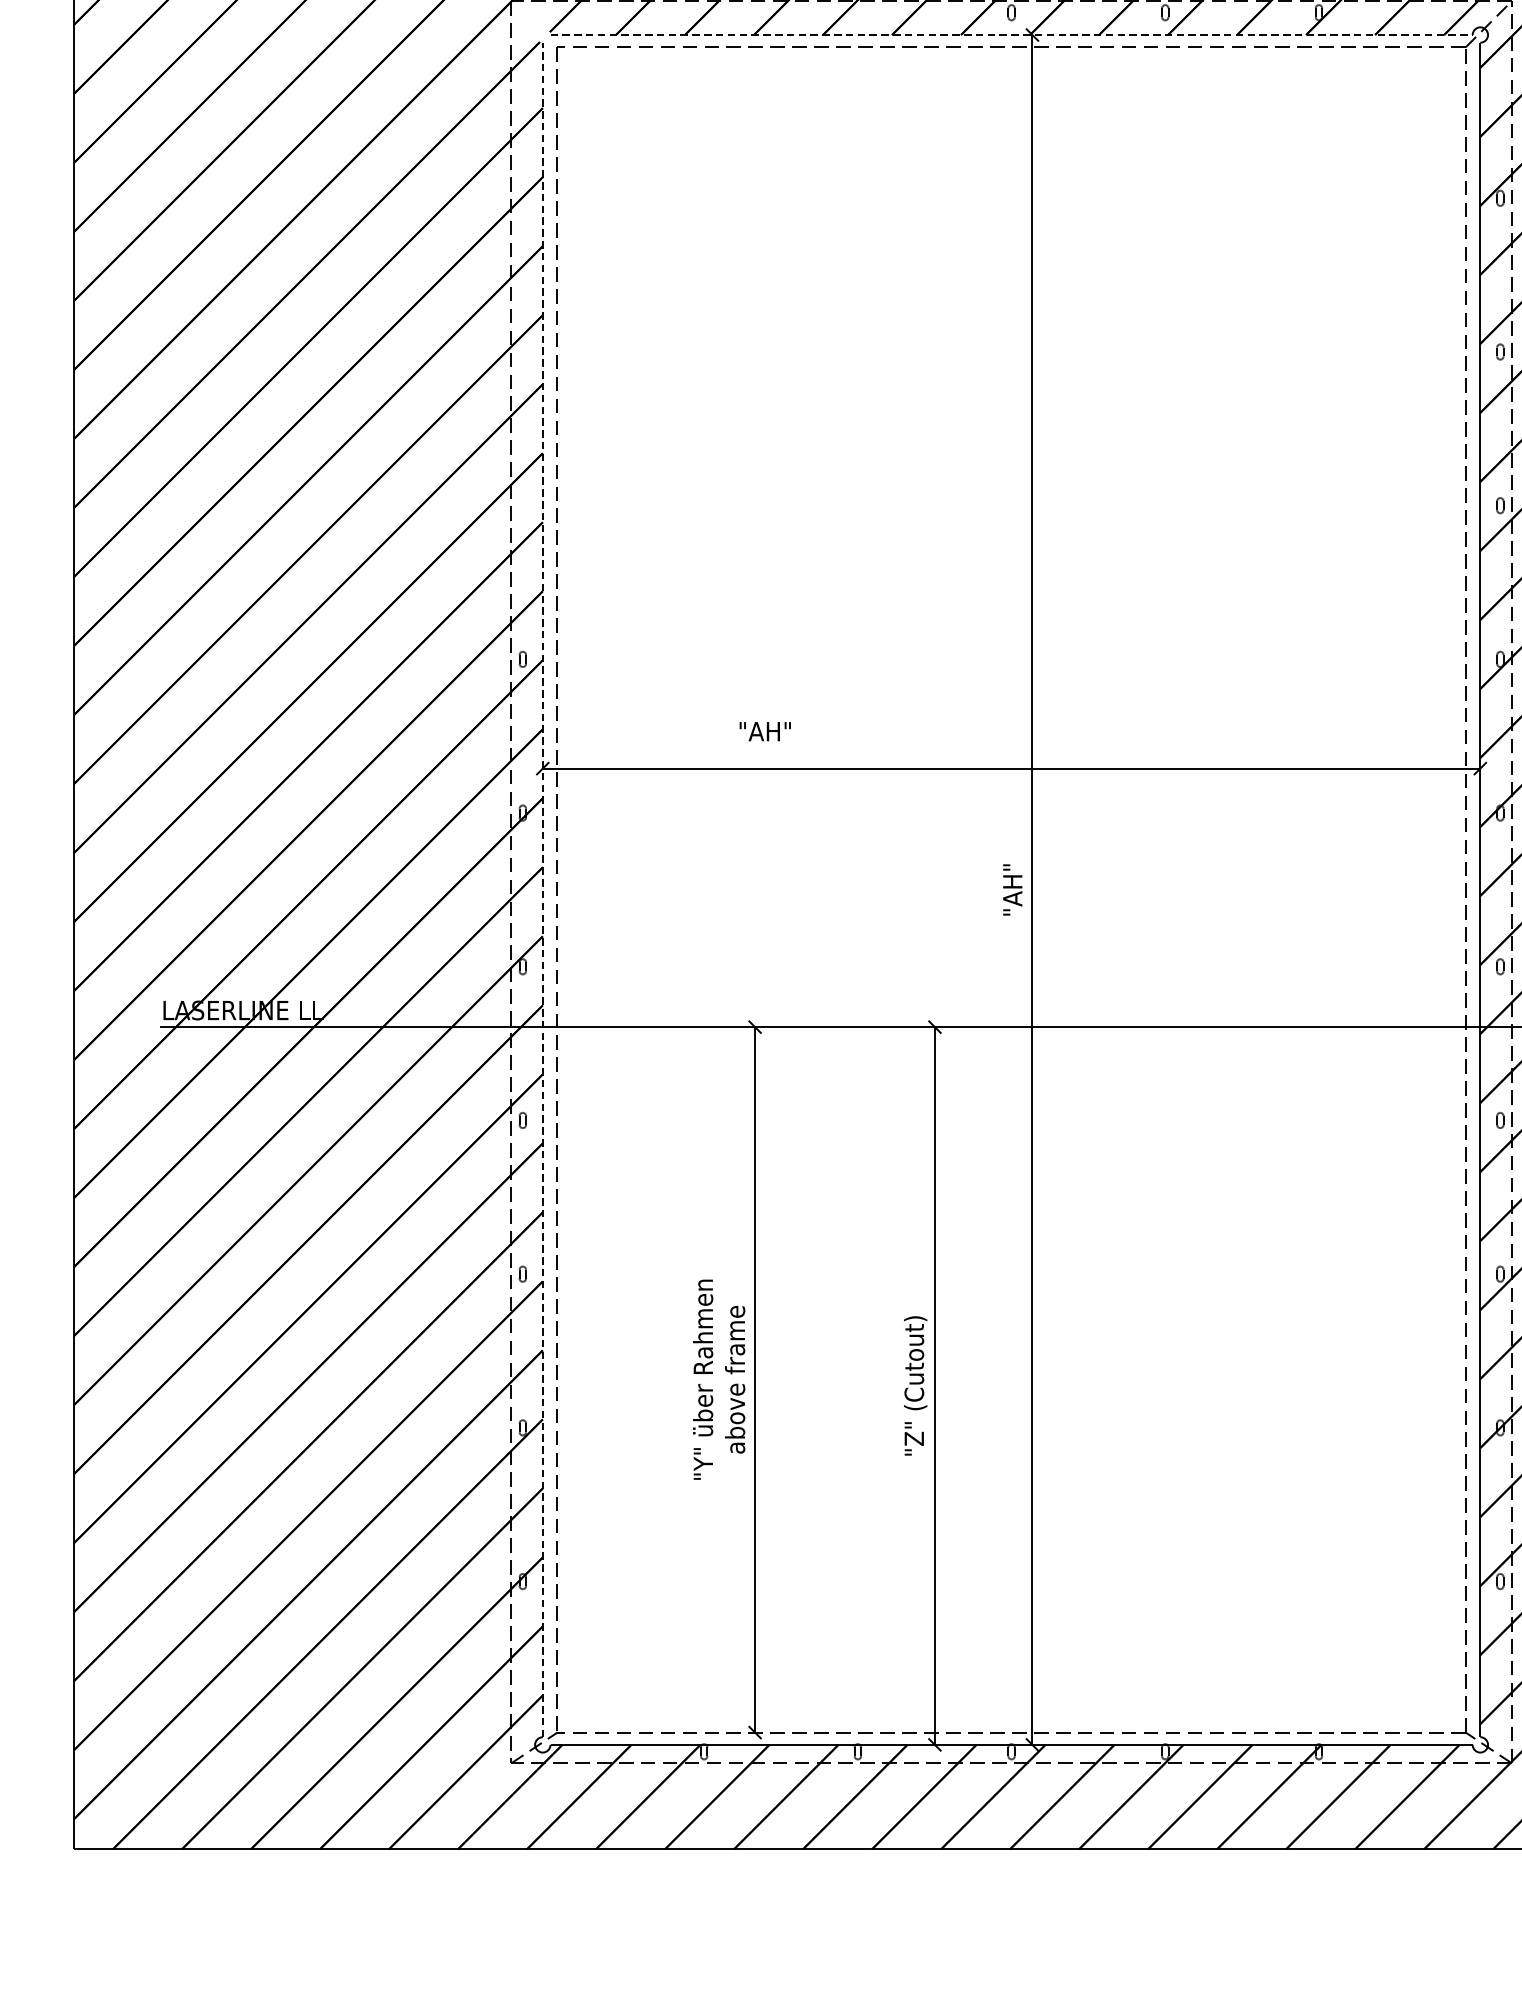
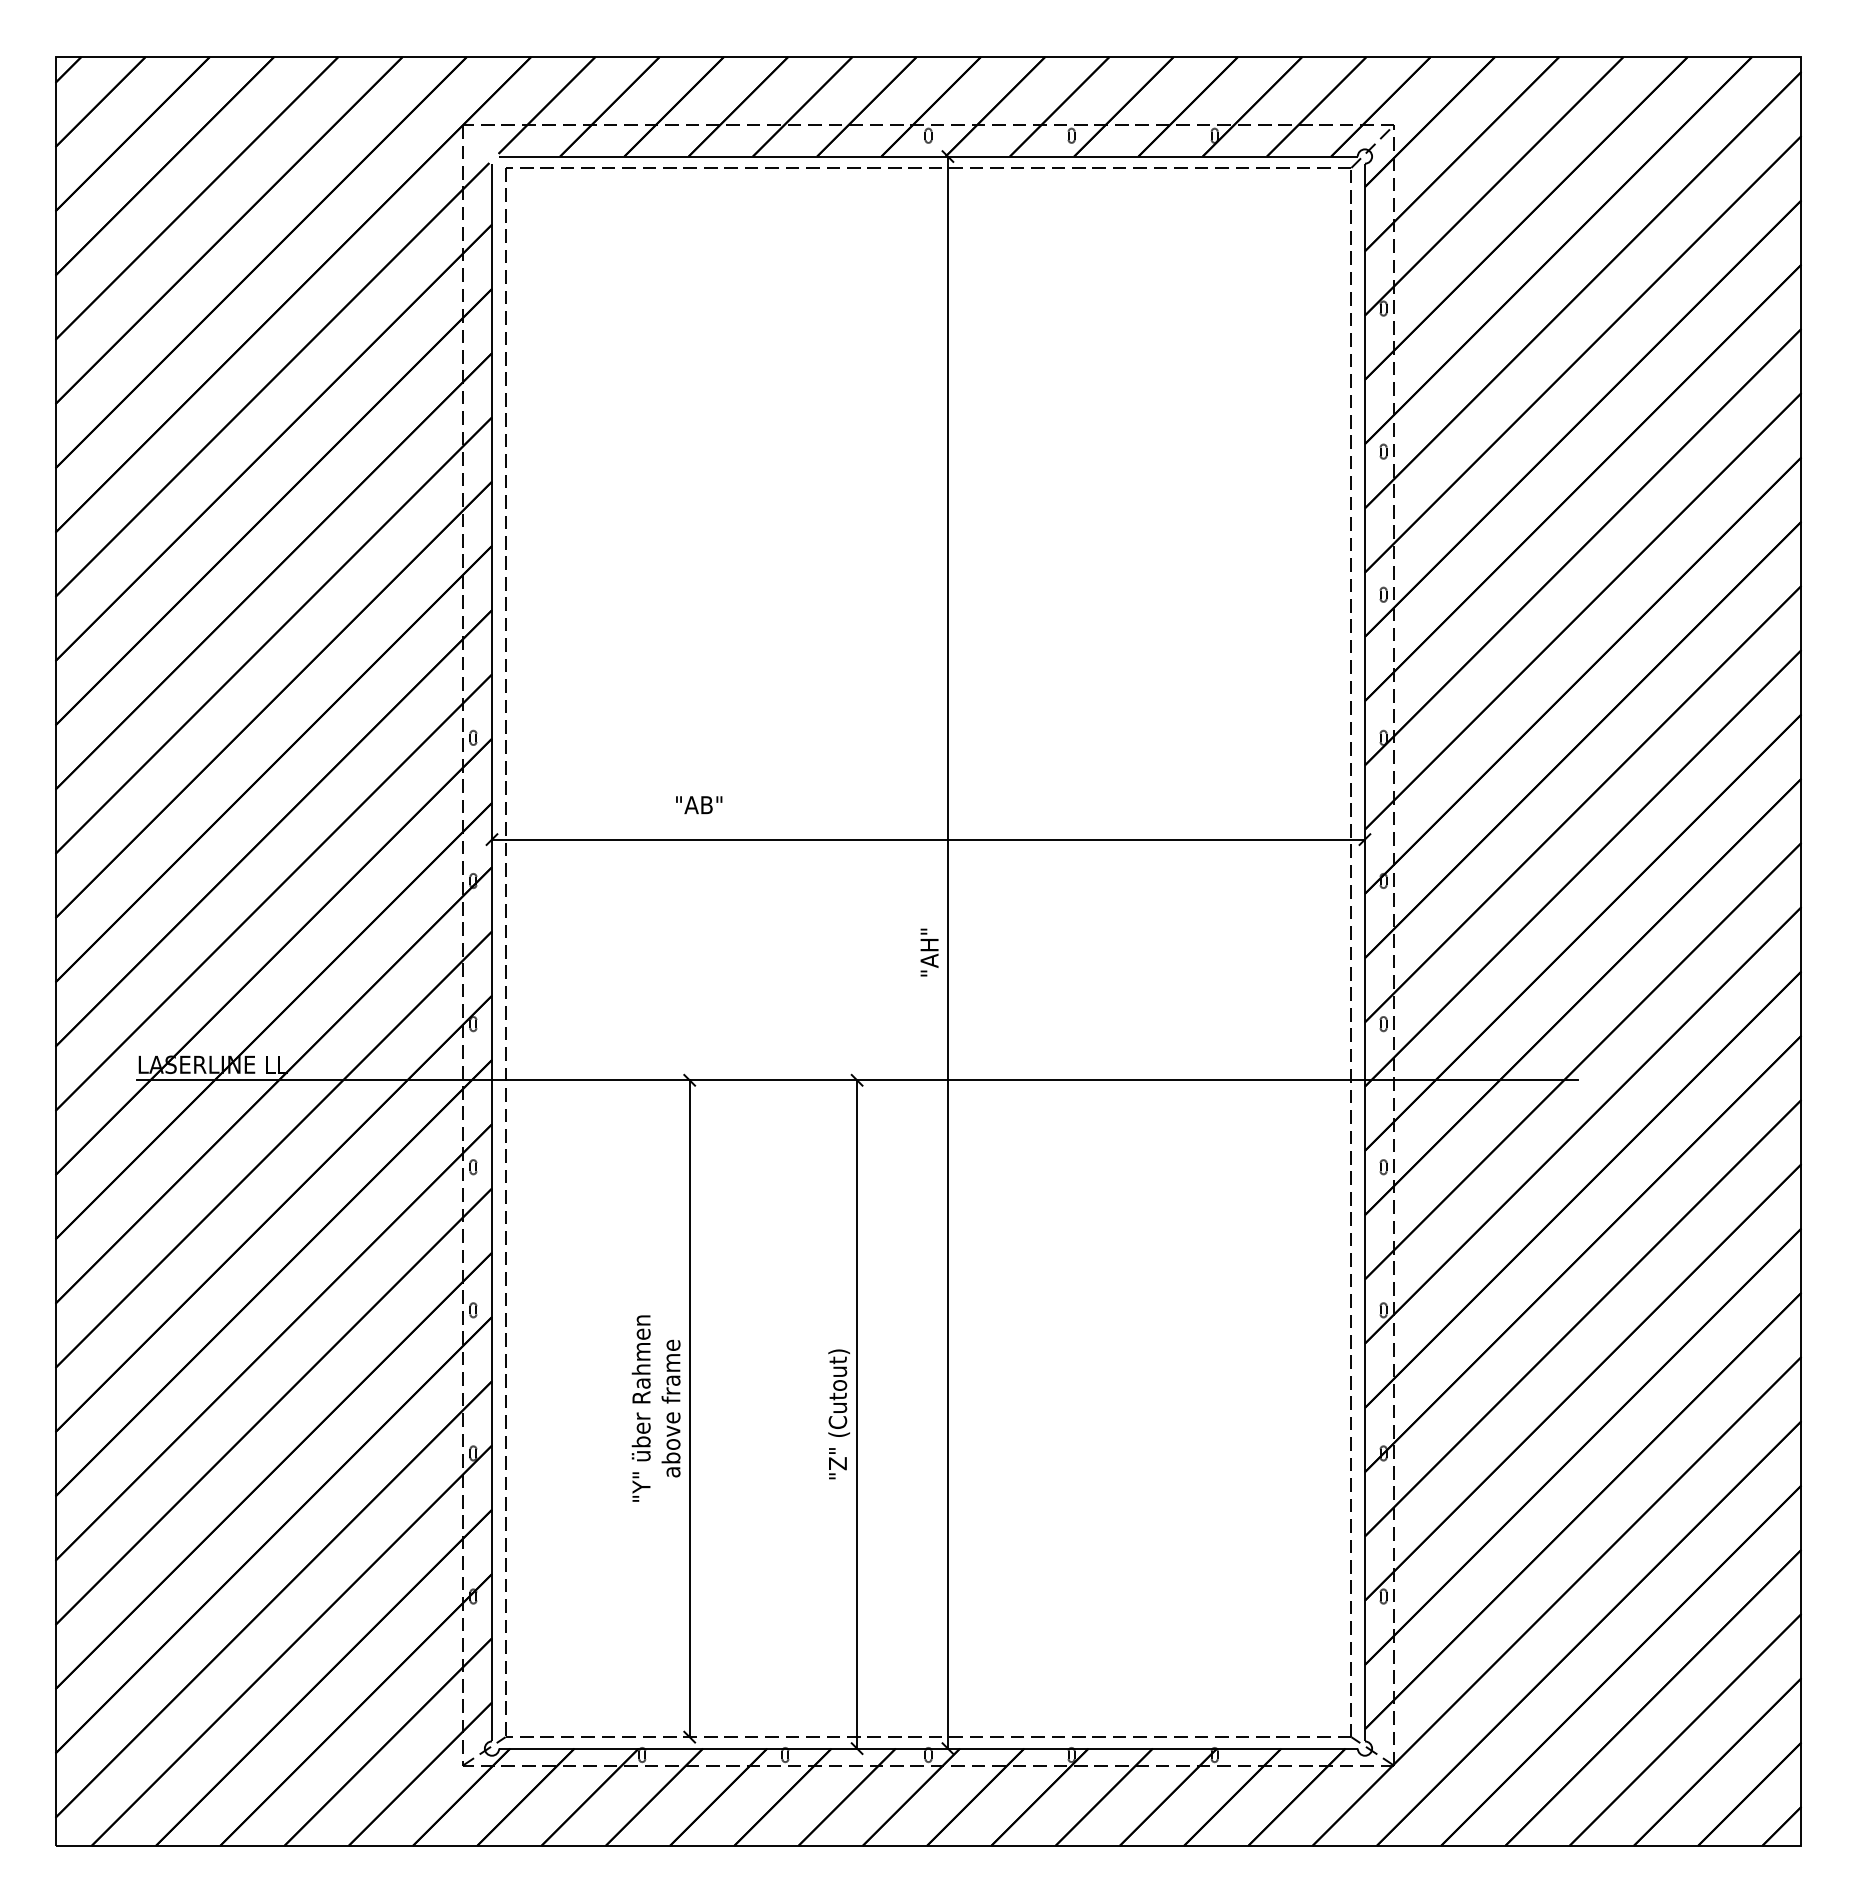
line: (1012, 34) -> (929, 156), dashed -> solid
text: (764, 732) -> (698, 805), "AH" -> "AB"
line: (543, 889) -> (492, 952), dashed -> solid

